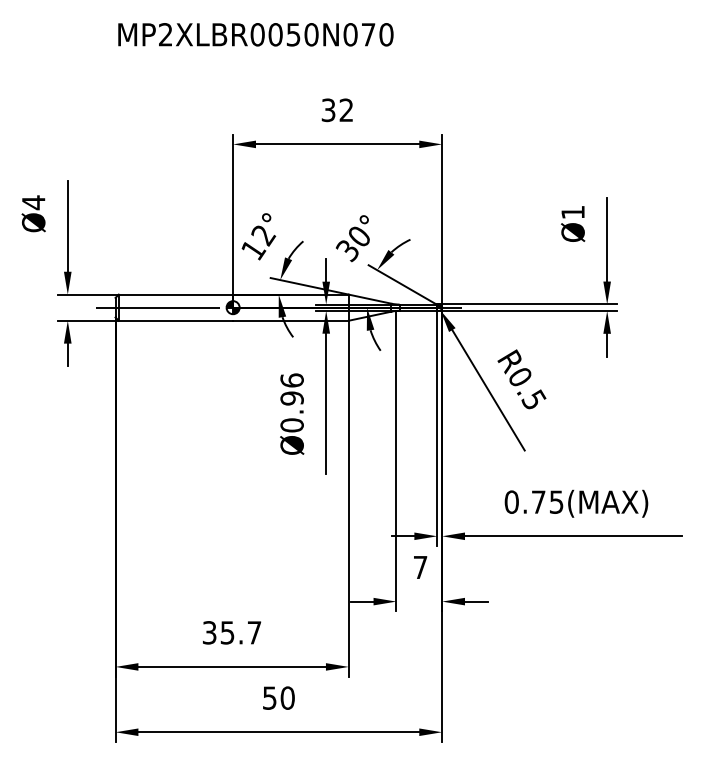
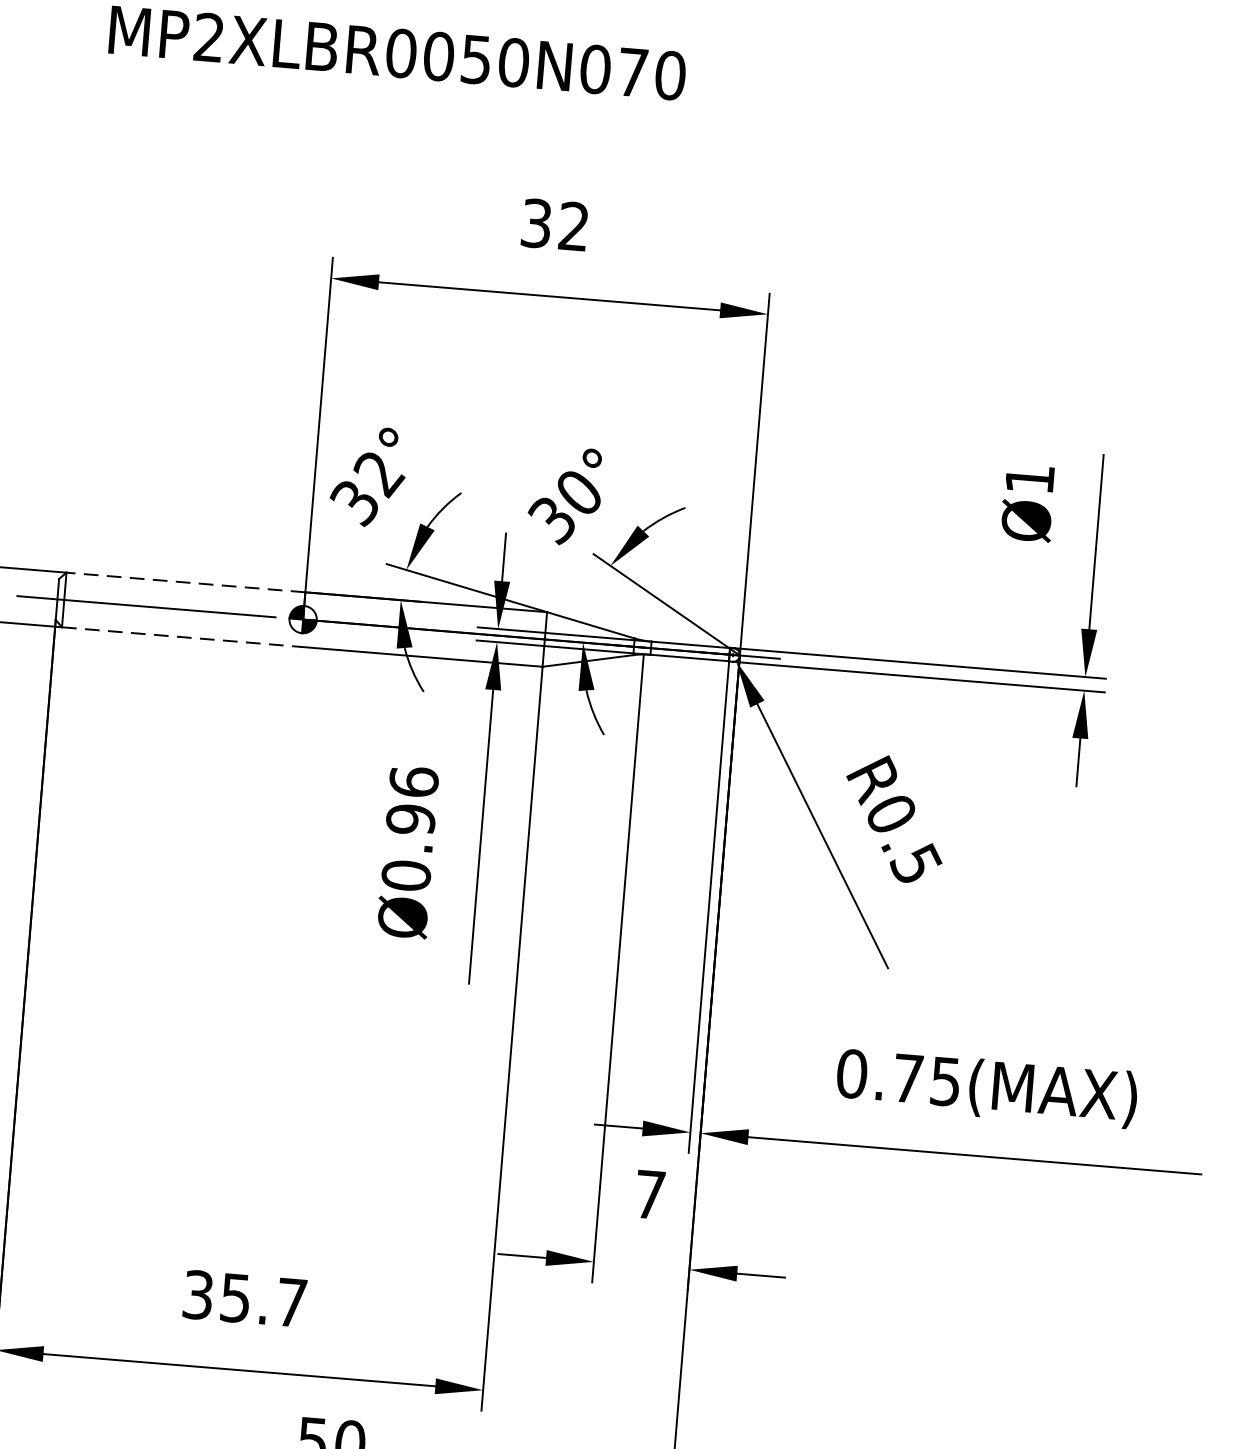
text: (253, 250) -> (355, 503), 12° -> 32°
line: (175, 294) -> (184, 582), solid -> dashed
line: (176, 320) -> (182, 636), solid -> dashed

